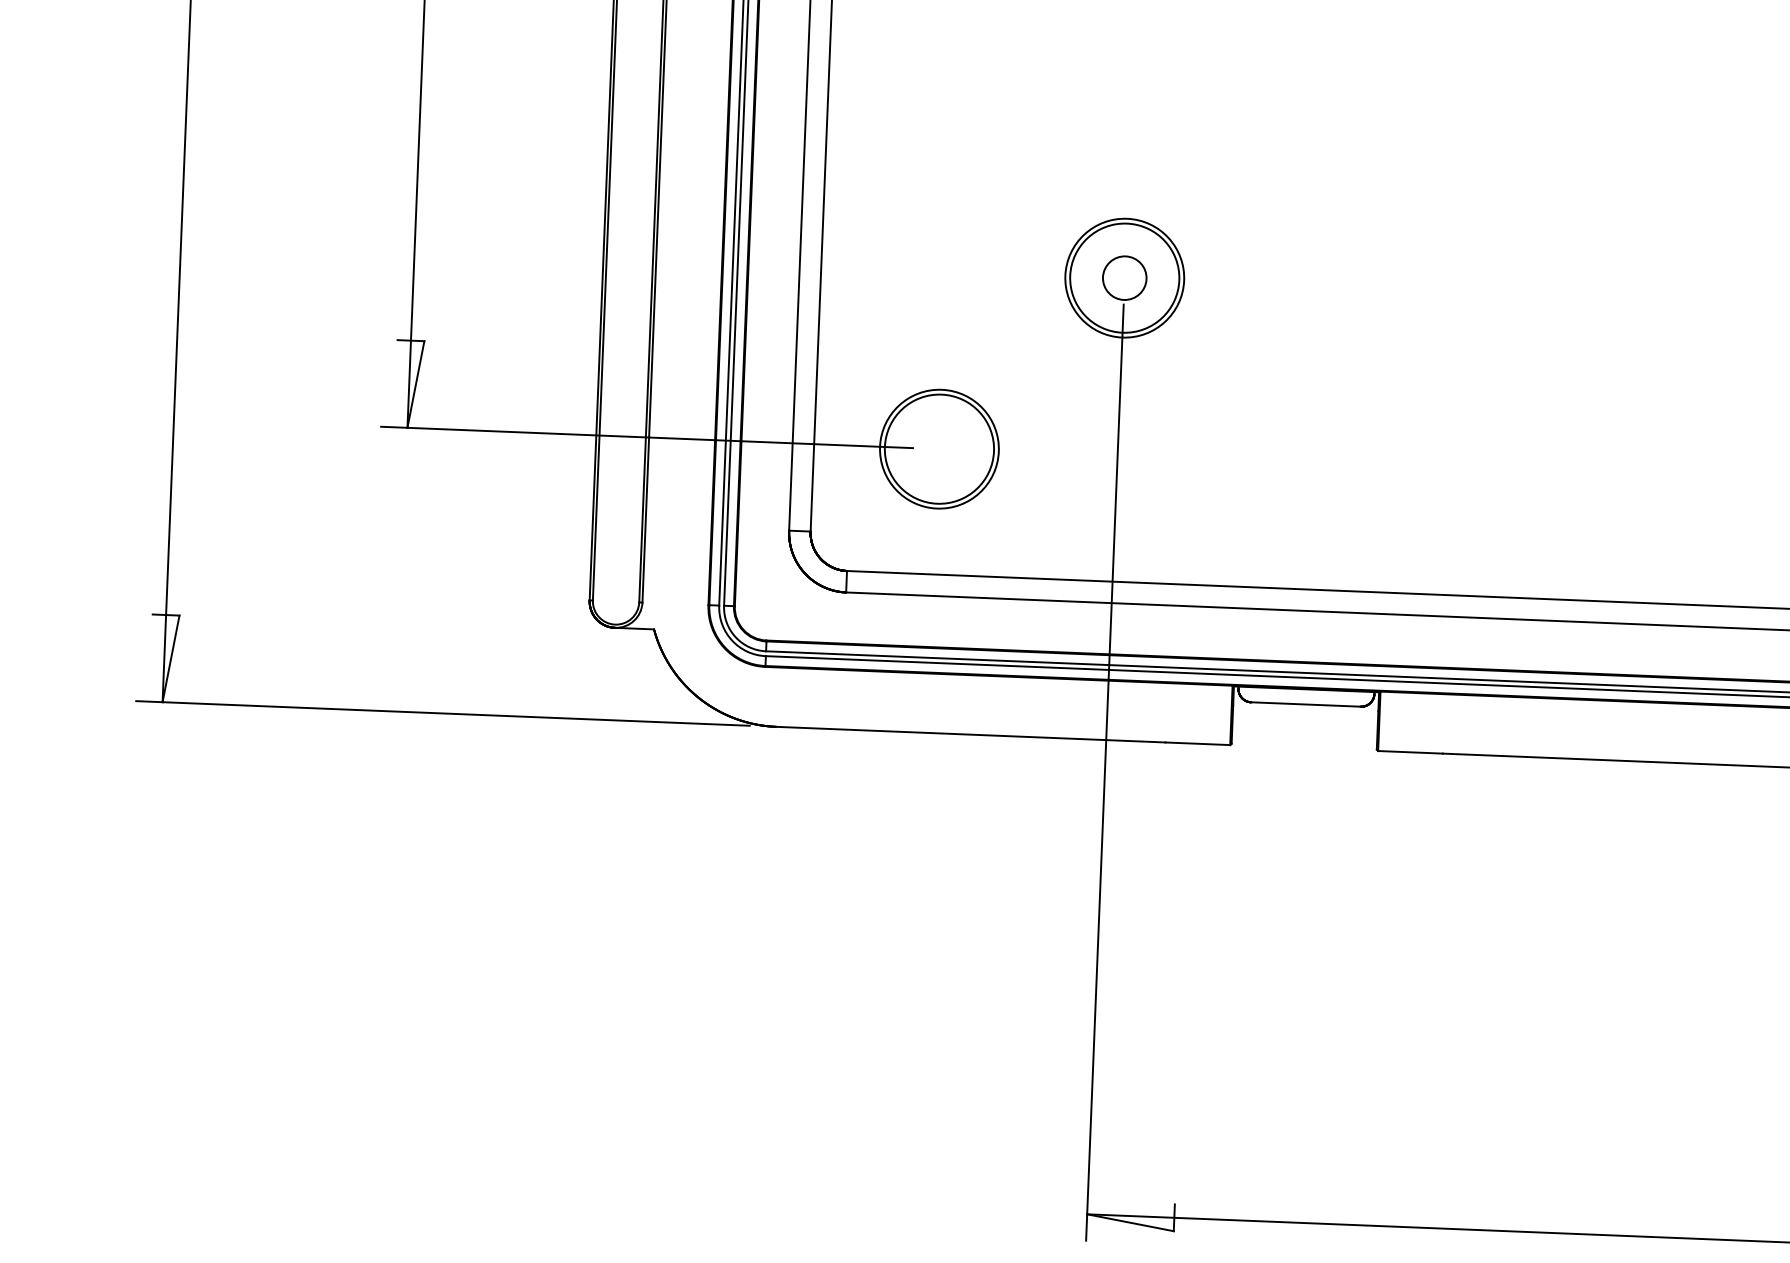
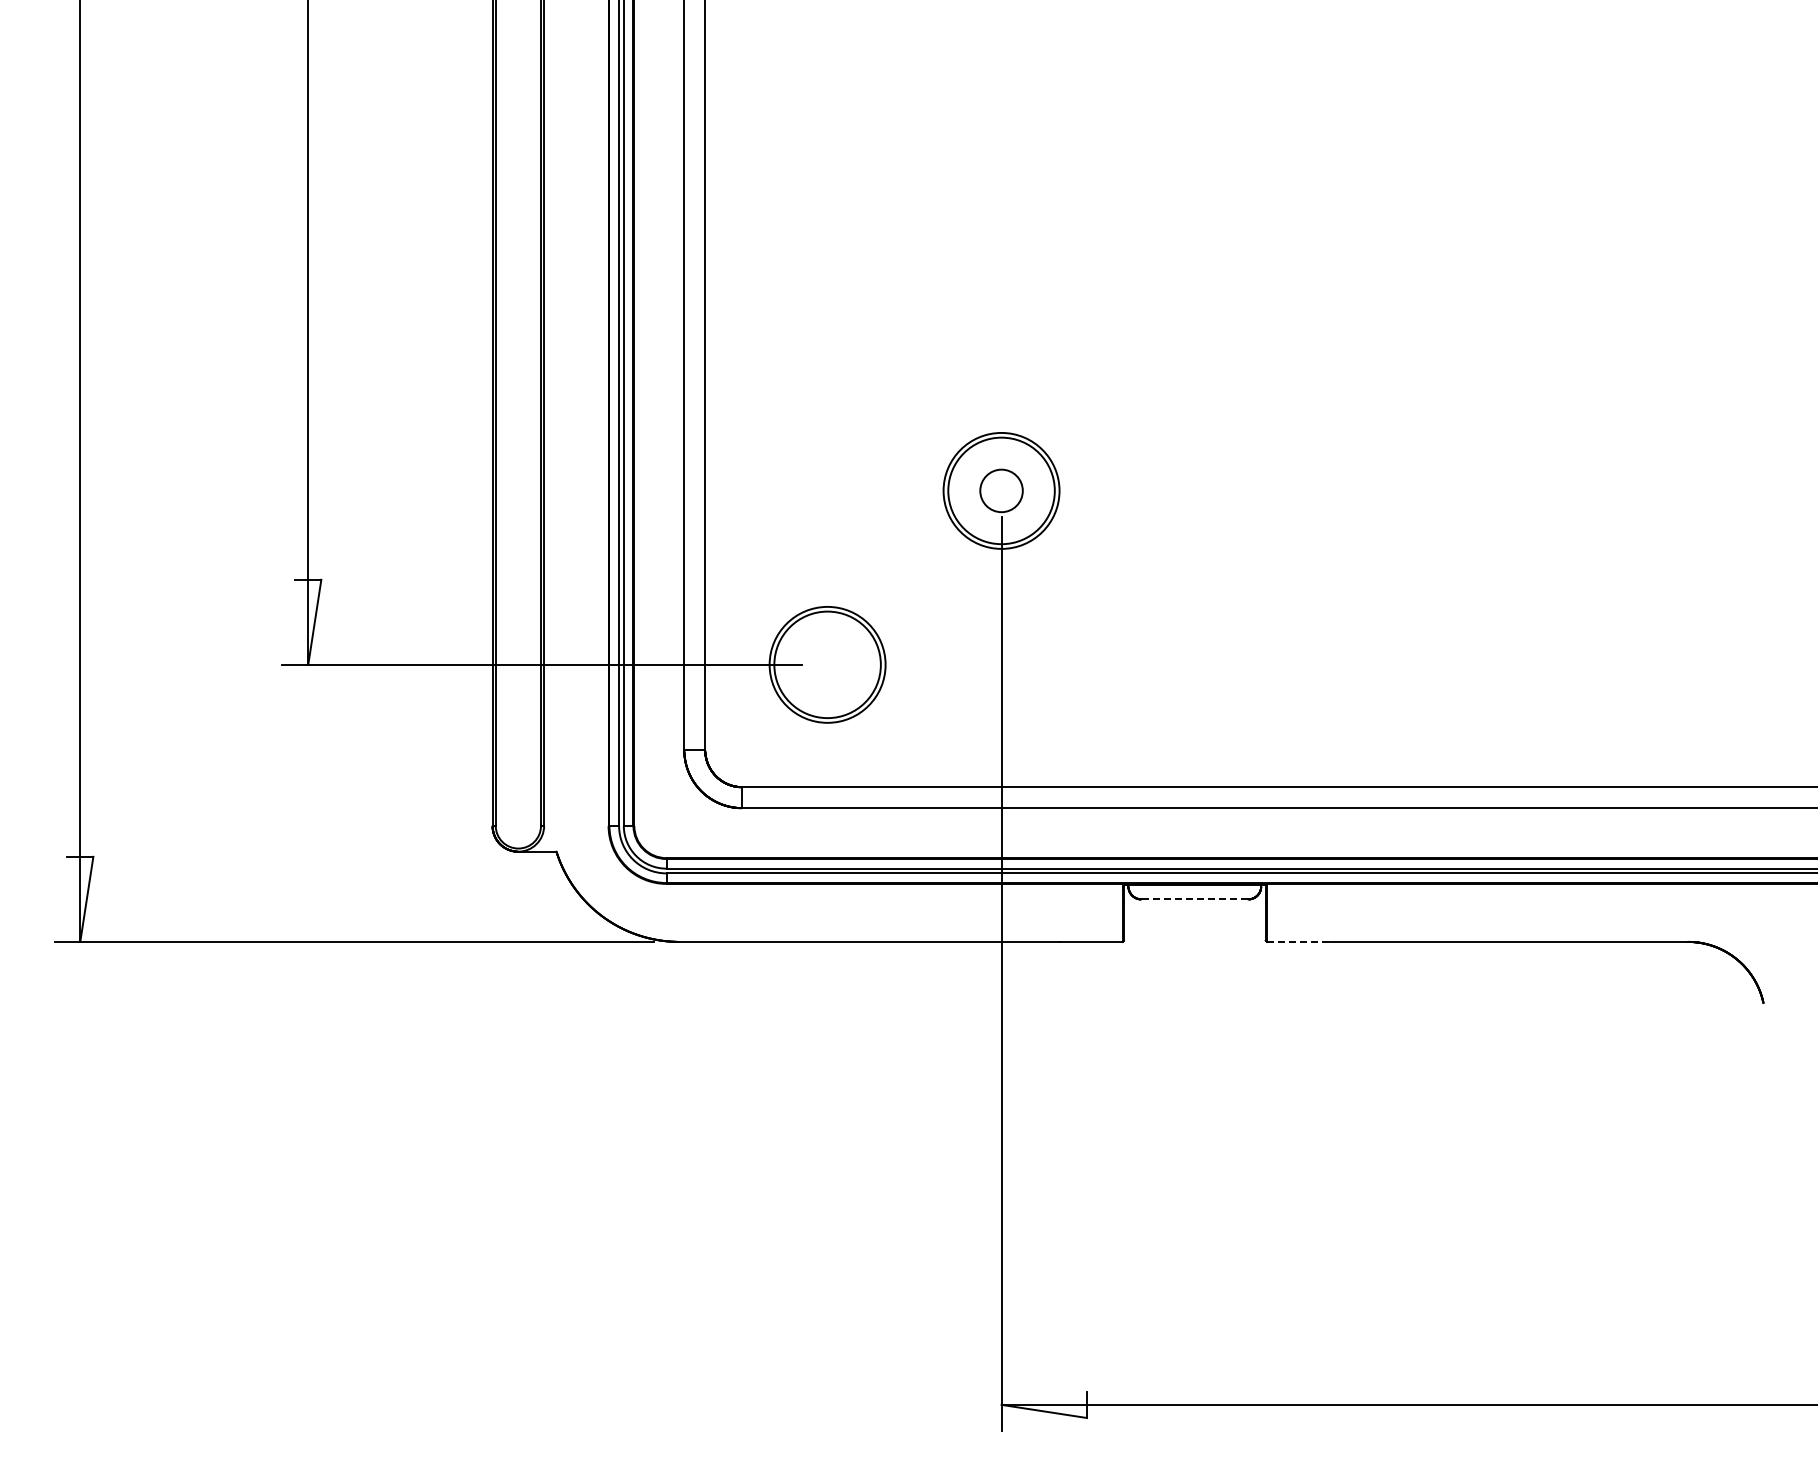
line: (1305, 704) -> (1194, 899), solid -> dashed
line: (1410, 751) -> (1298, 941), solid -> dashed

